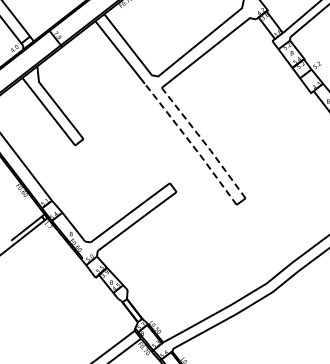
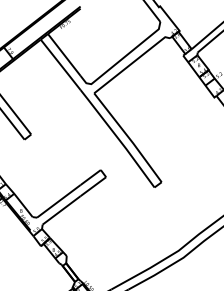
line: (204, 142) -> (128, 137), dashed -> solid
line: (191, 143) -> (118, 138), dashed -> solid

